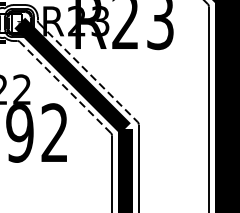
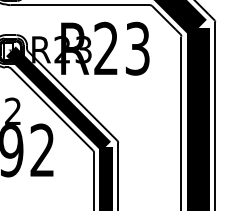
line: (89, 73) -> (73, 96), dashed -> solid
line: (64, 87) -> (51, 109), dashed -> solid

